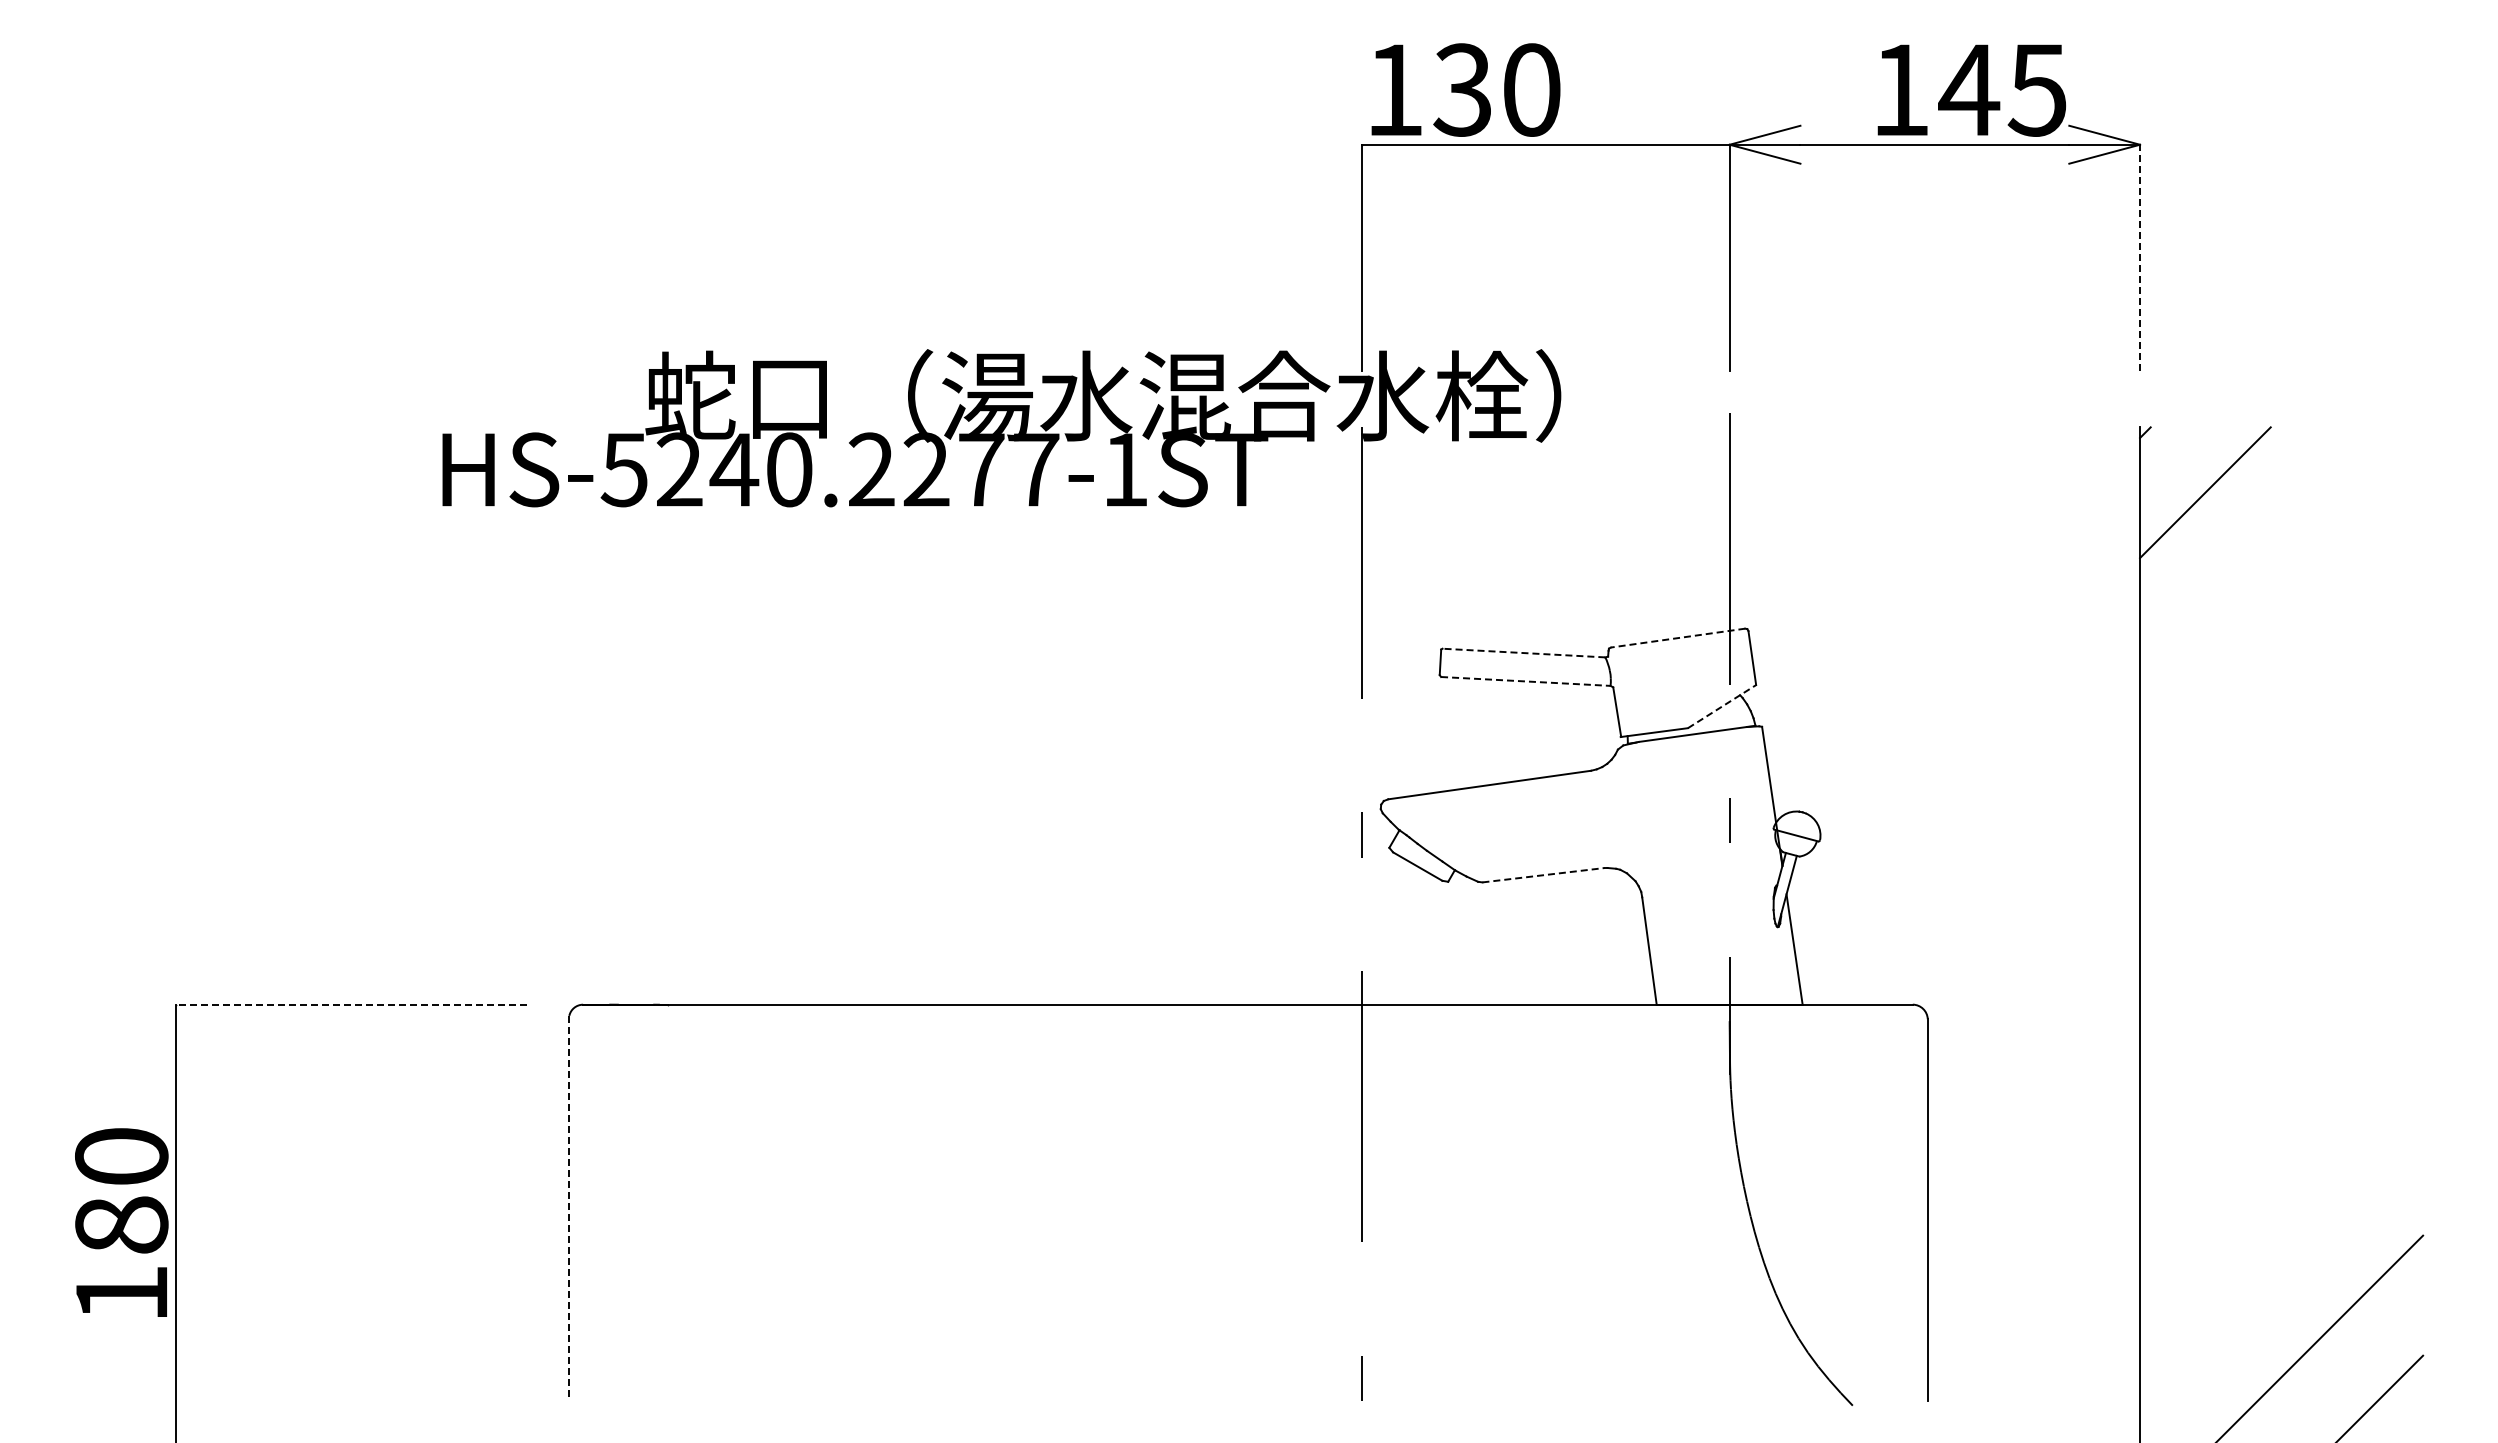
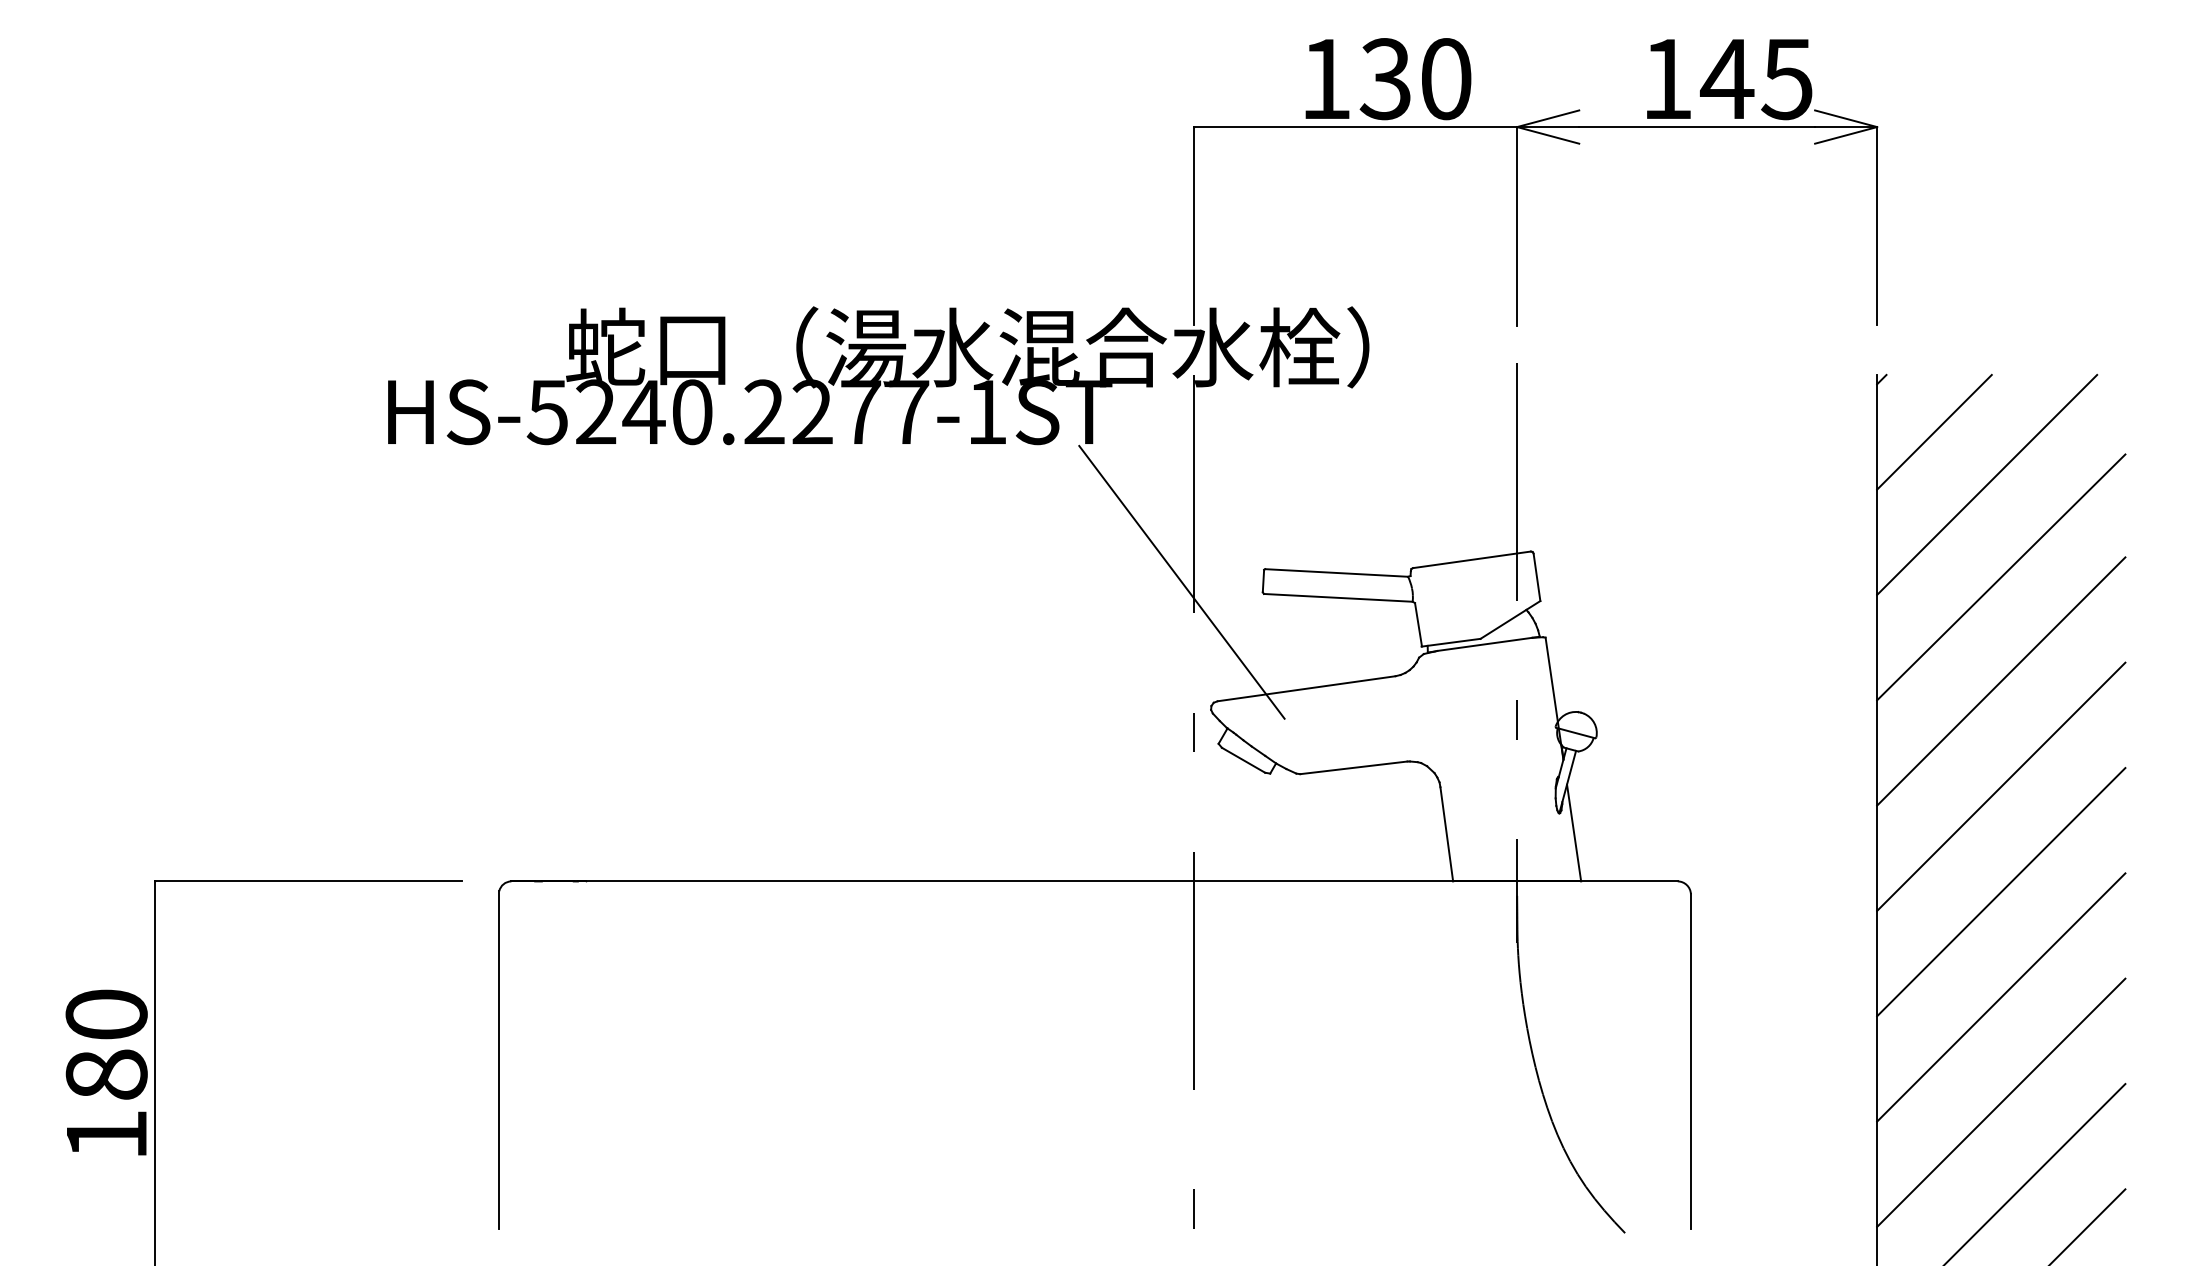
text: (1465, 89) -> (1388, 78), moved
line: (2140, 257) -> (1877, 225), dashed -> solid
line: (2265, 552) -> (1987, 484), added
line: (1678, 638) -> (1472, 560), dashed -> solid
line: (1523, 653) -> (1336, 573), dashed -> solid
line: (2281, 657) -> (2001, 576), added
line: (1347, 663) -> (1181, 582), added
line: (1525, 681) -> (1338, 597), dashed -> solid
line: (1722, 706) -> (1510, 619), dashed -> solid
line: (2281, 776) -> (2001, 681), added
line: (1543, 875) -> (1353, 768), dashed -> solid
line: (2281, 896) -> (2001, 786), added
line: (350, 1004) -> (307, 881), dashed -> solid
line: (2281, 1016) -> (2001, 891), added
line: (2281, 1136) -> (2001, 997), added
line: (569, 1208) -> (499, 1060), dashed -> solid
line: (2281, 1256) -> (2001, 1102), added

